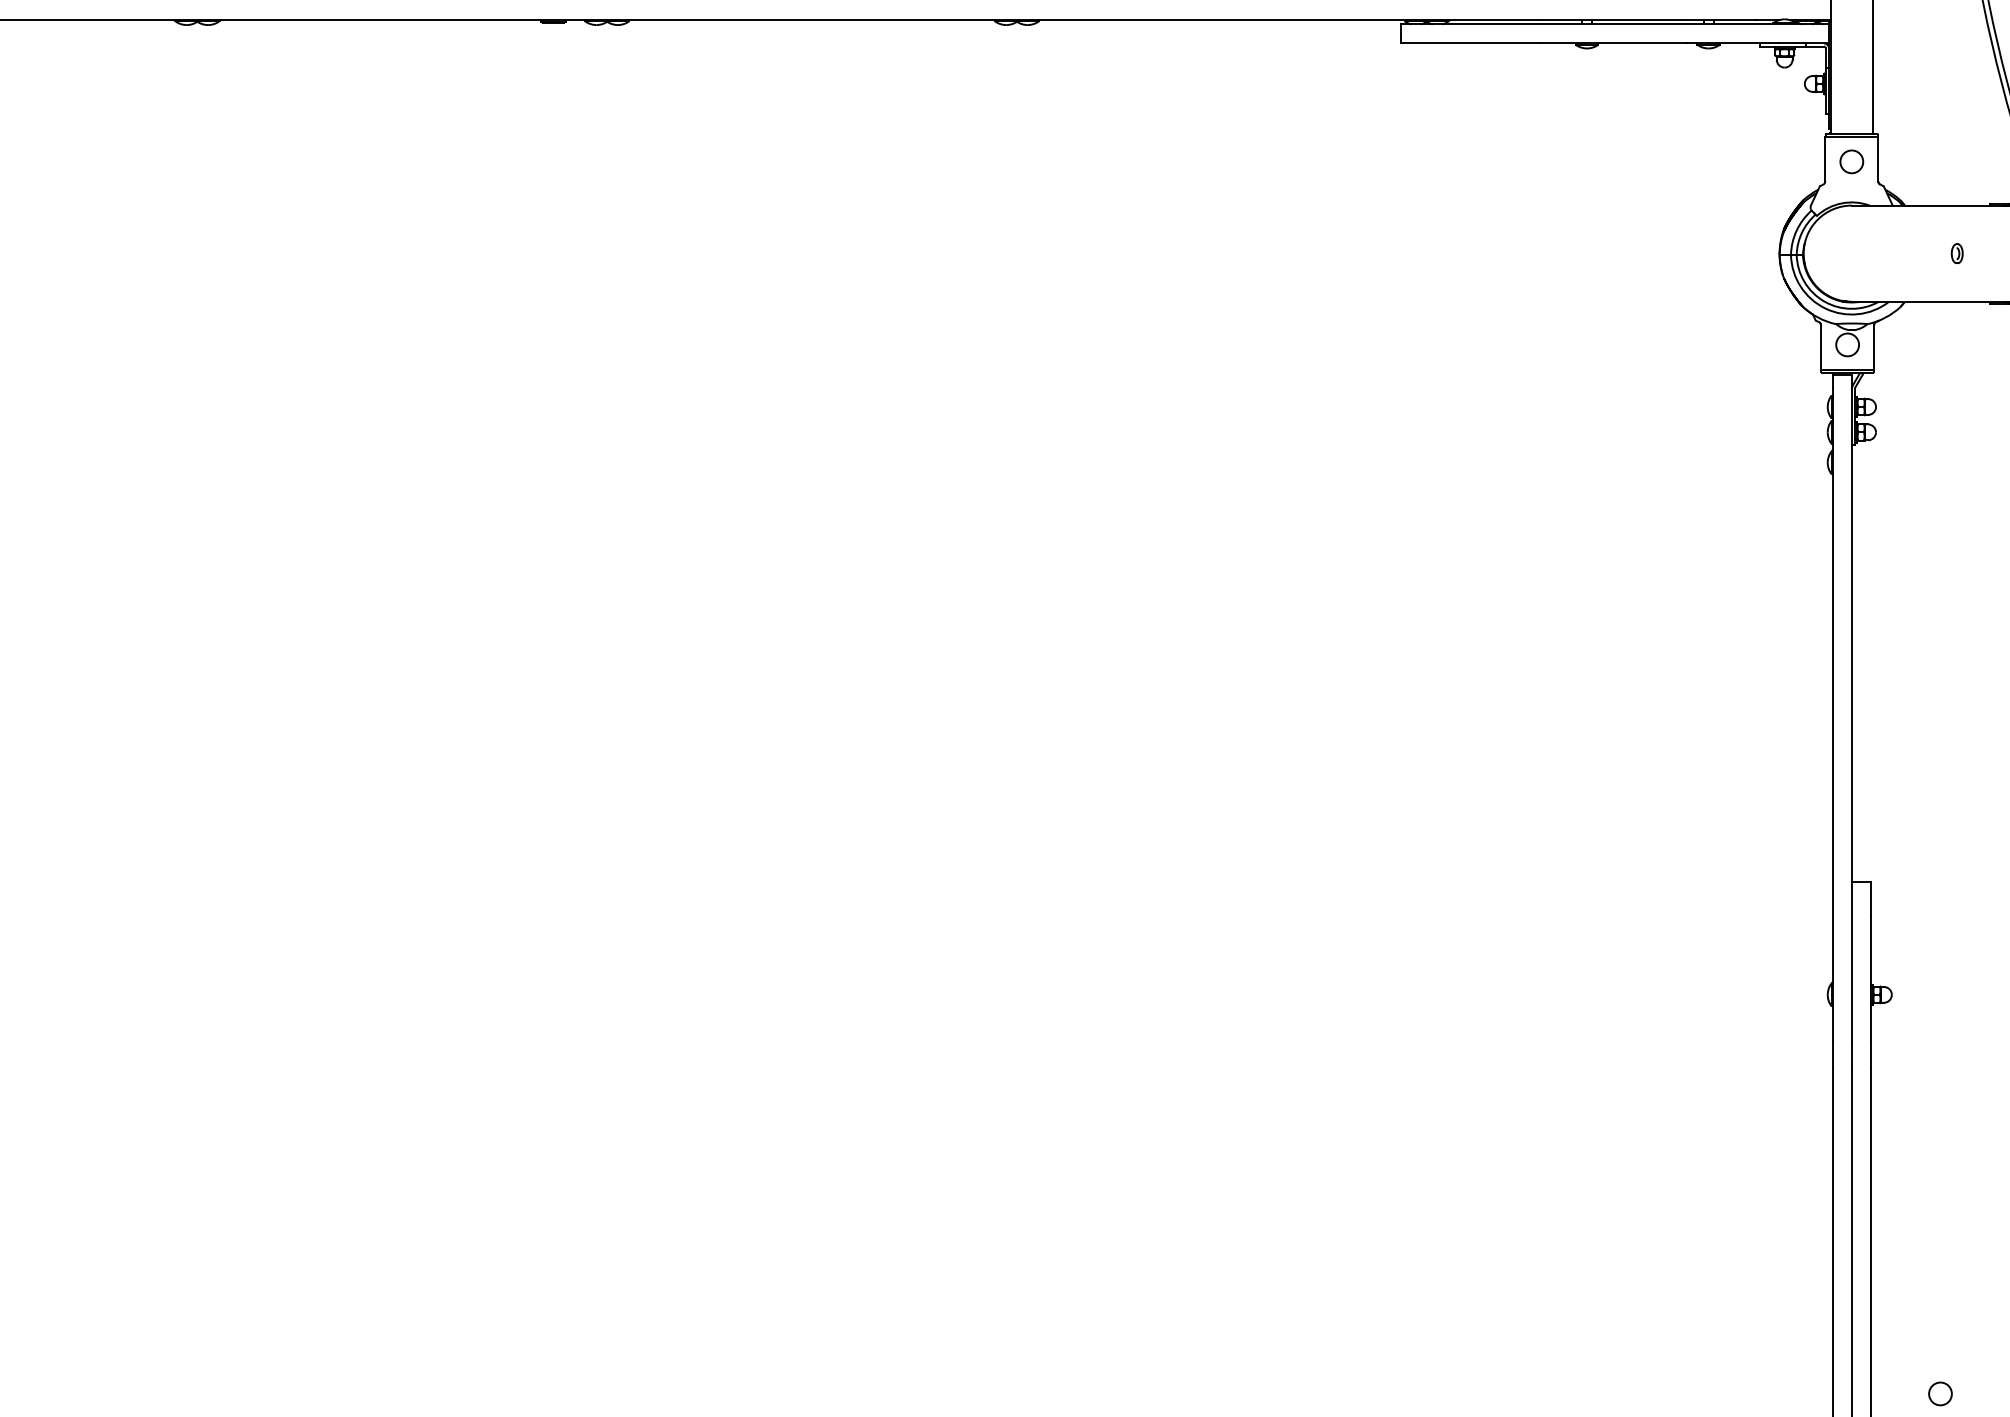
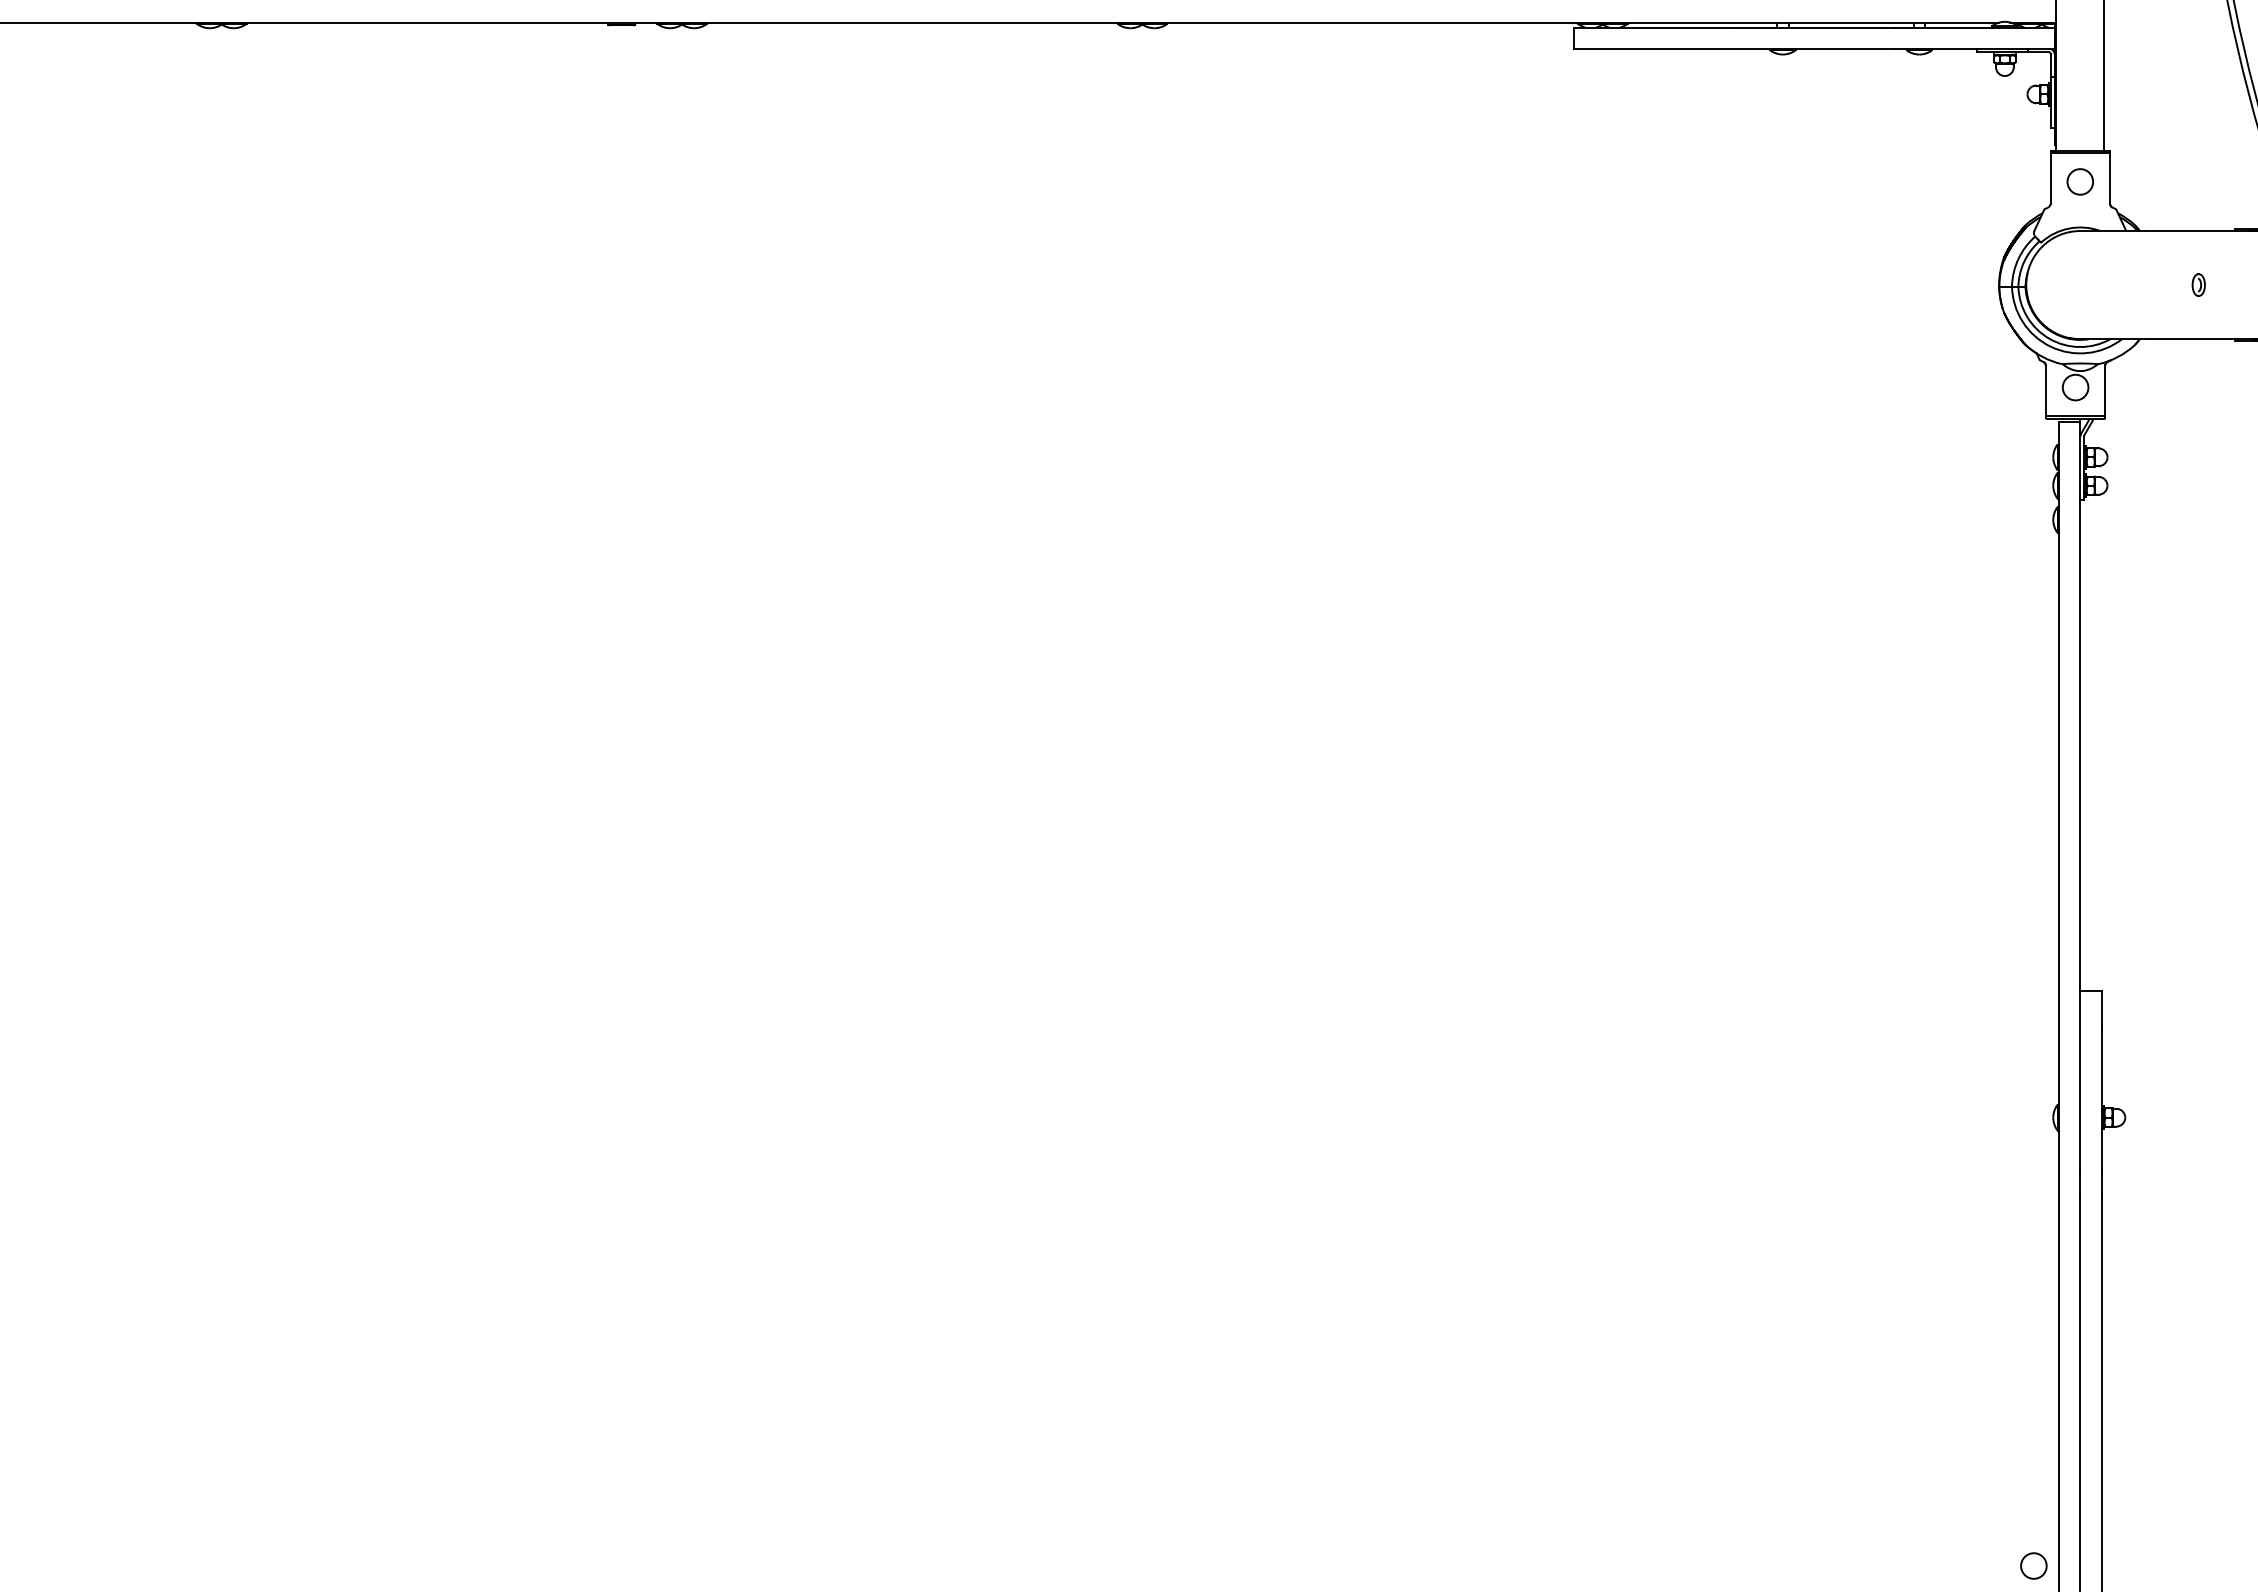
circle: (1940, 1393) -> (2033, 1565), moved

